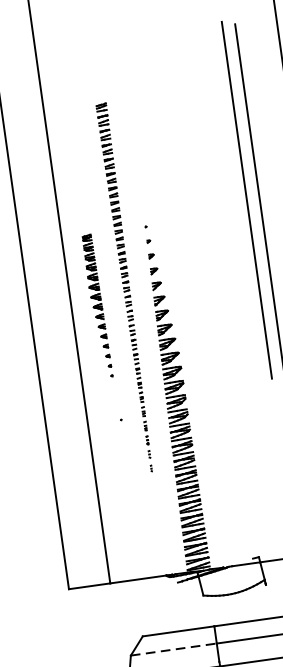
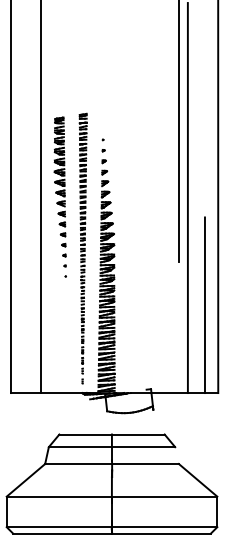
part: (125, 287) -> (82, 248), moved
part: (96, 305) -> (59, 191), size x1.43
line: (174, 650) -> (80, 447), dashed -> solid

